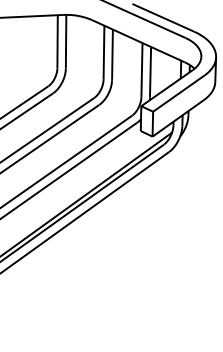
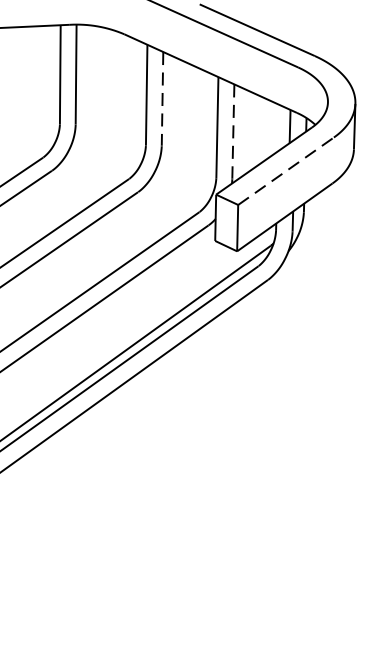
line: (112, 55) -> (162, 100), solid -> dashed
line: (150, 72) -> (233, 131), solid -> dashed
line: (179, 93) -> (287, 171), solid -> dashed

